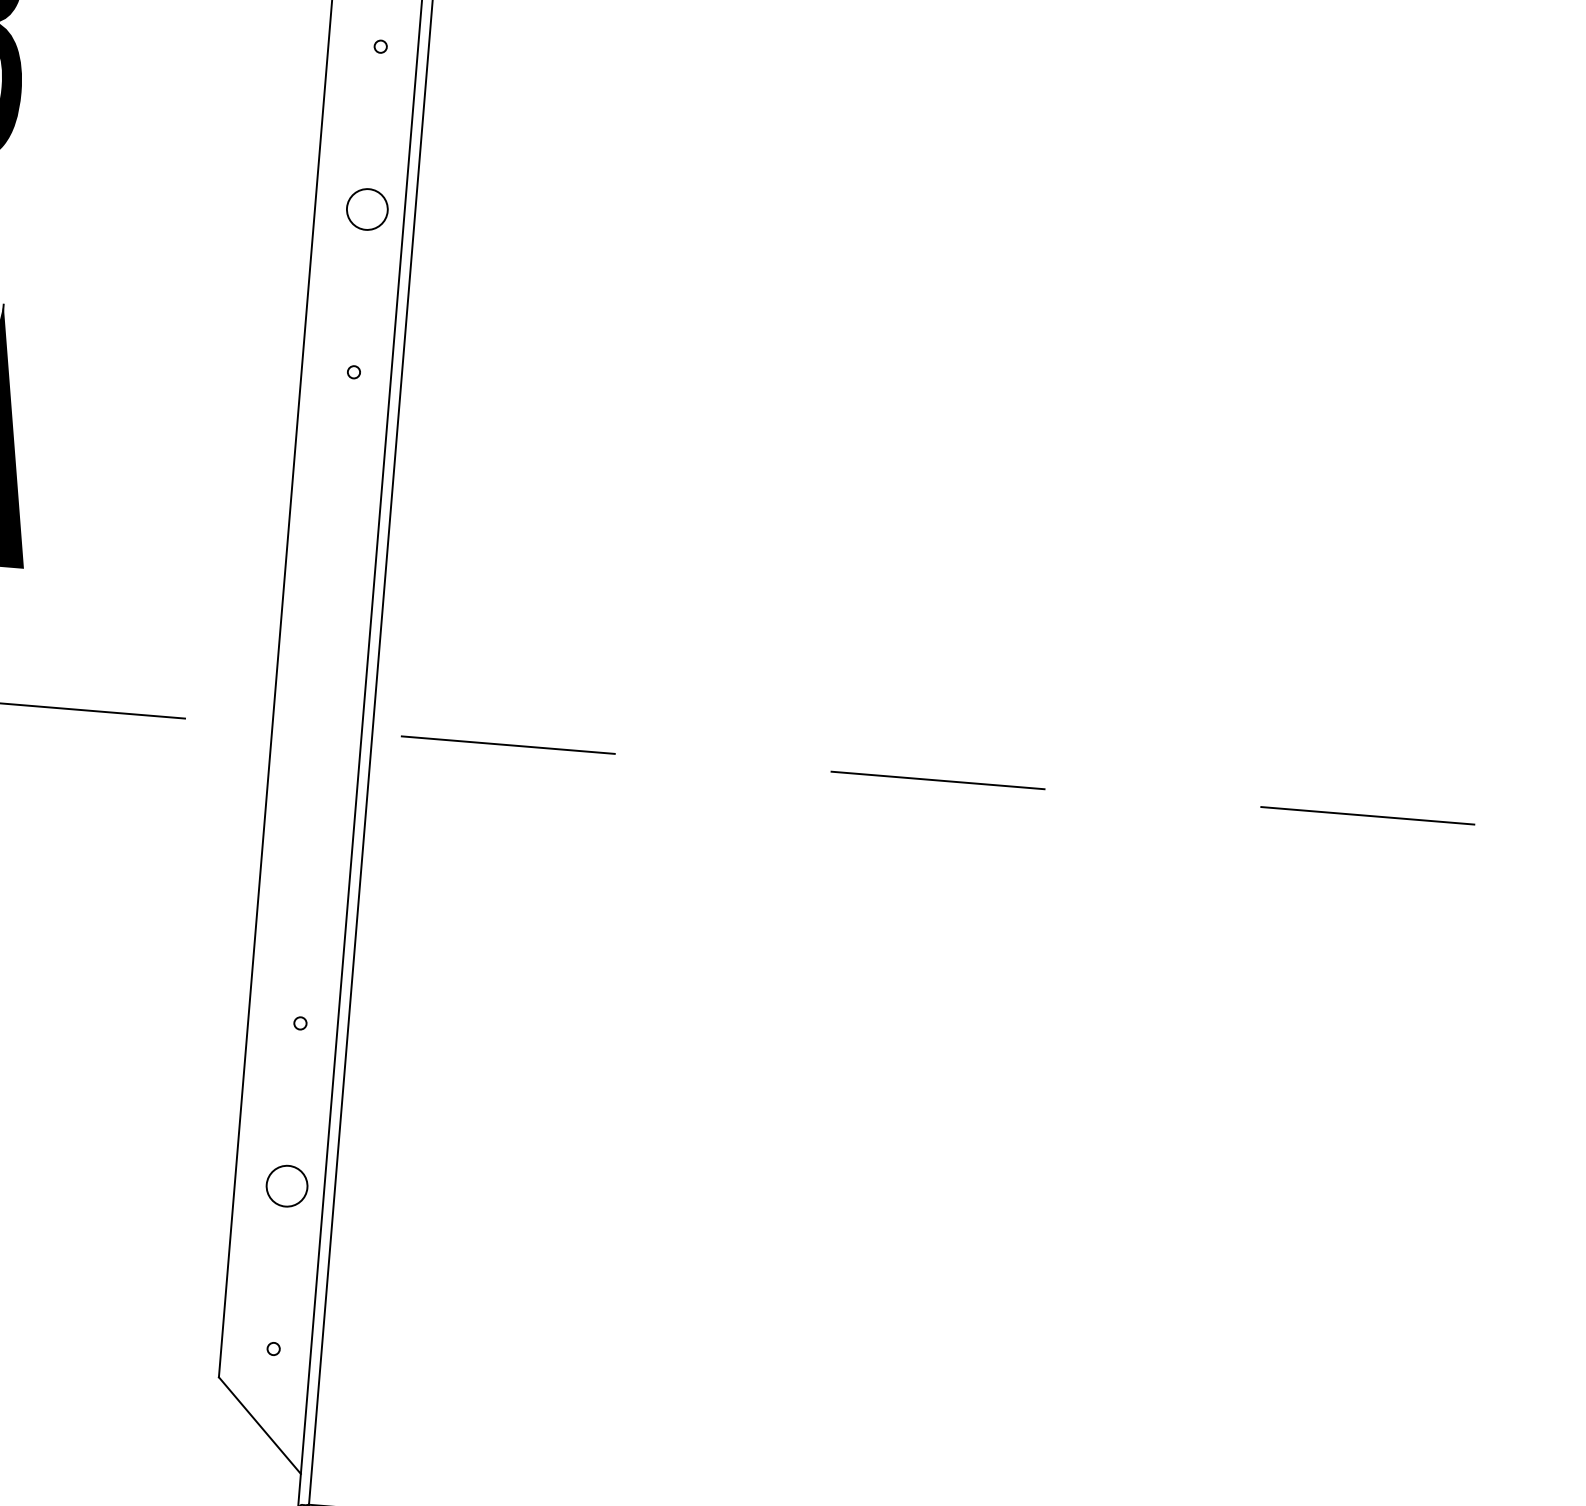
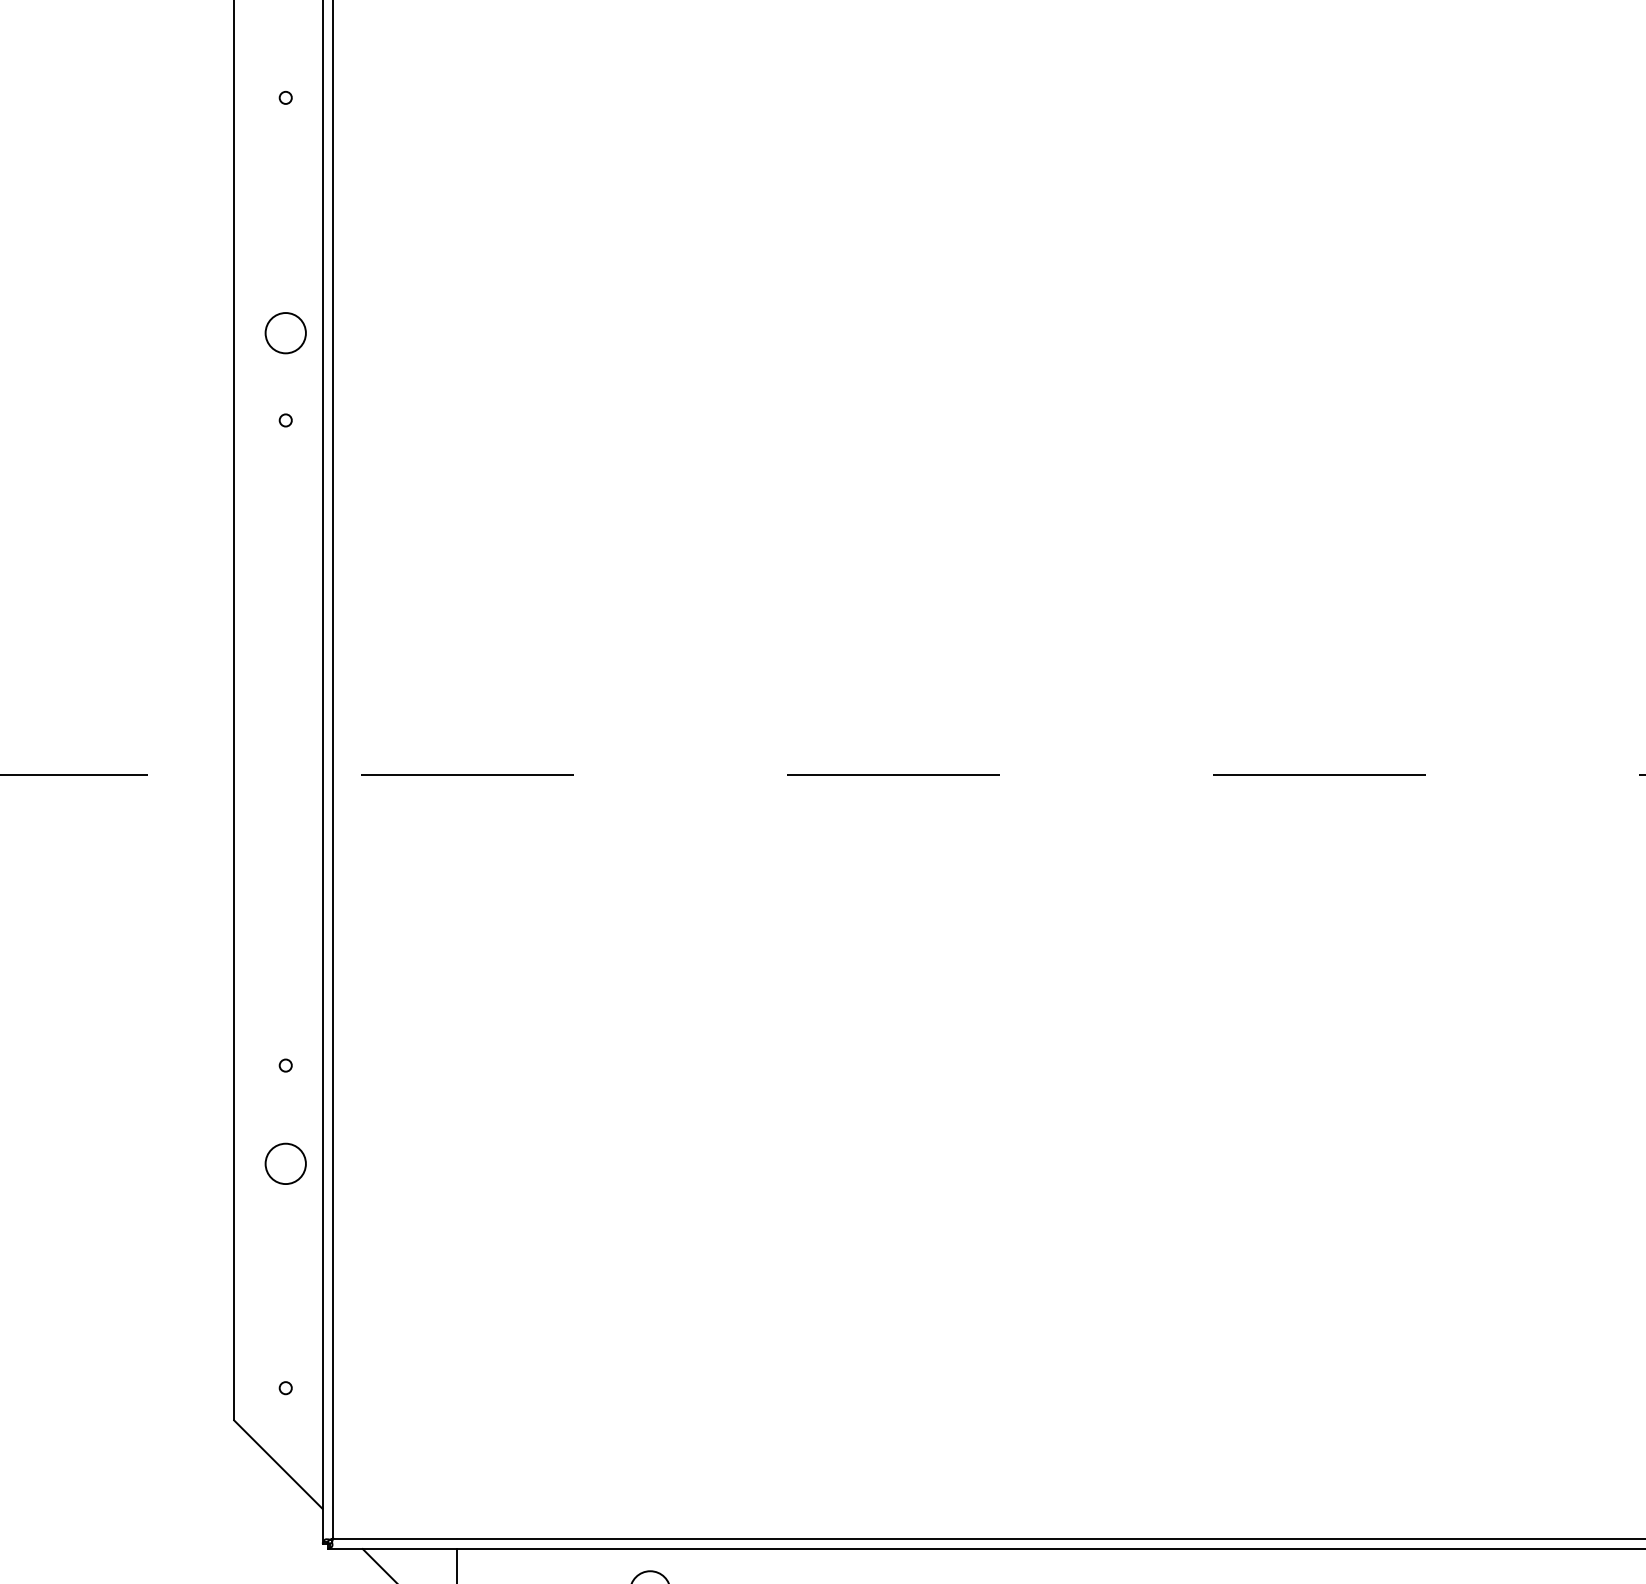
circle: (367, 209) -> (285, 333), moved
circle: (286, 1185) -> (285, 1163), moved

